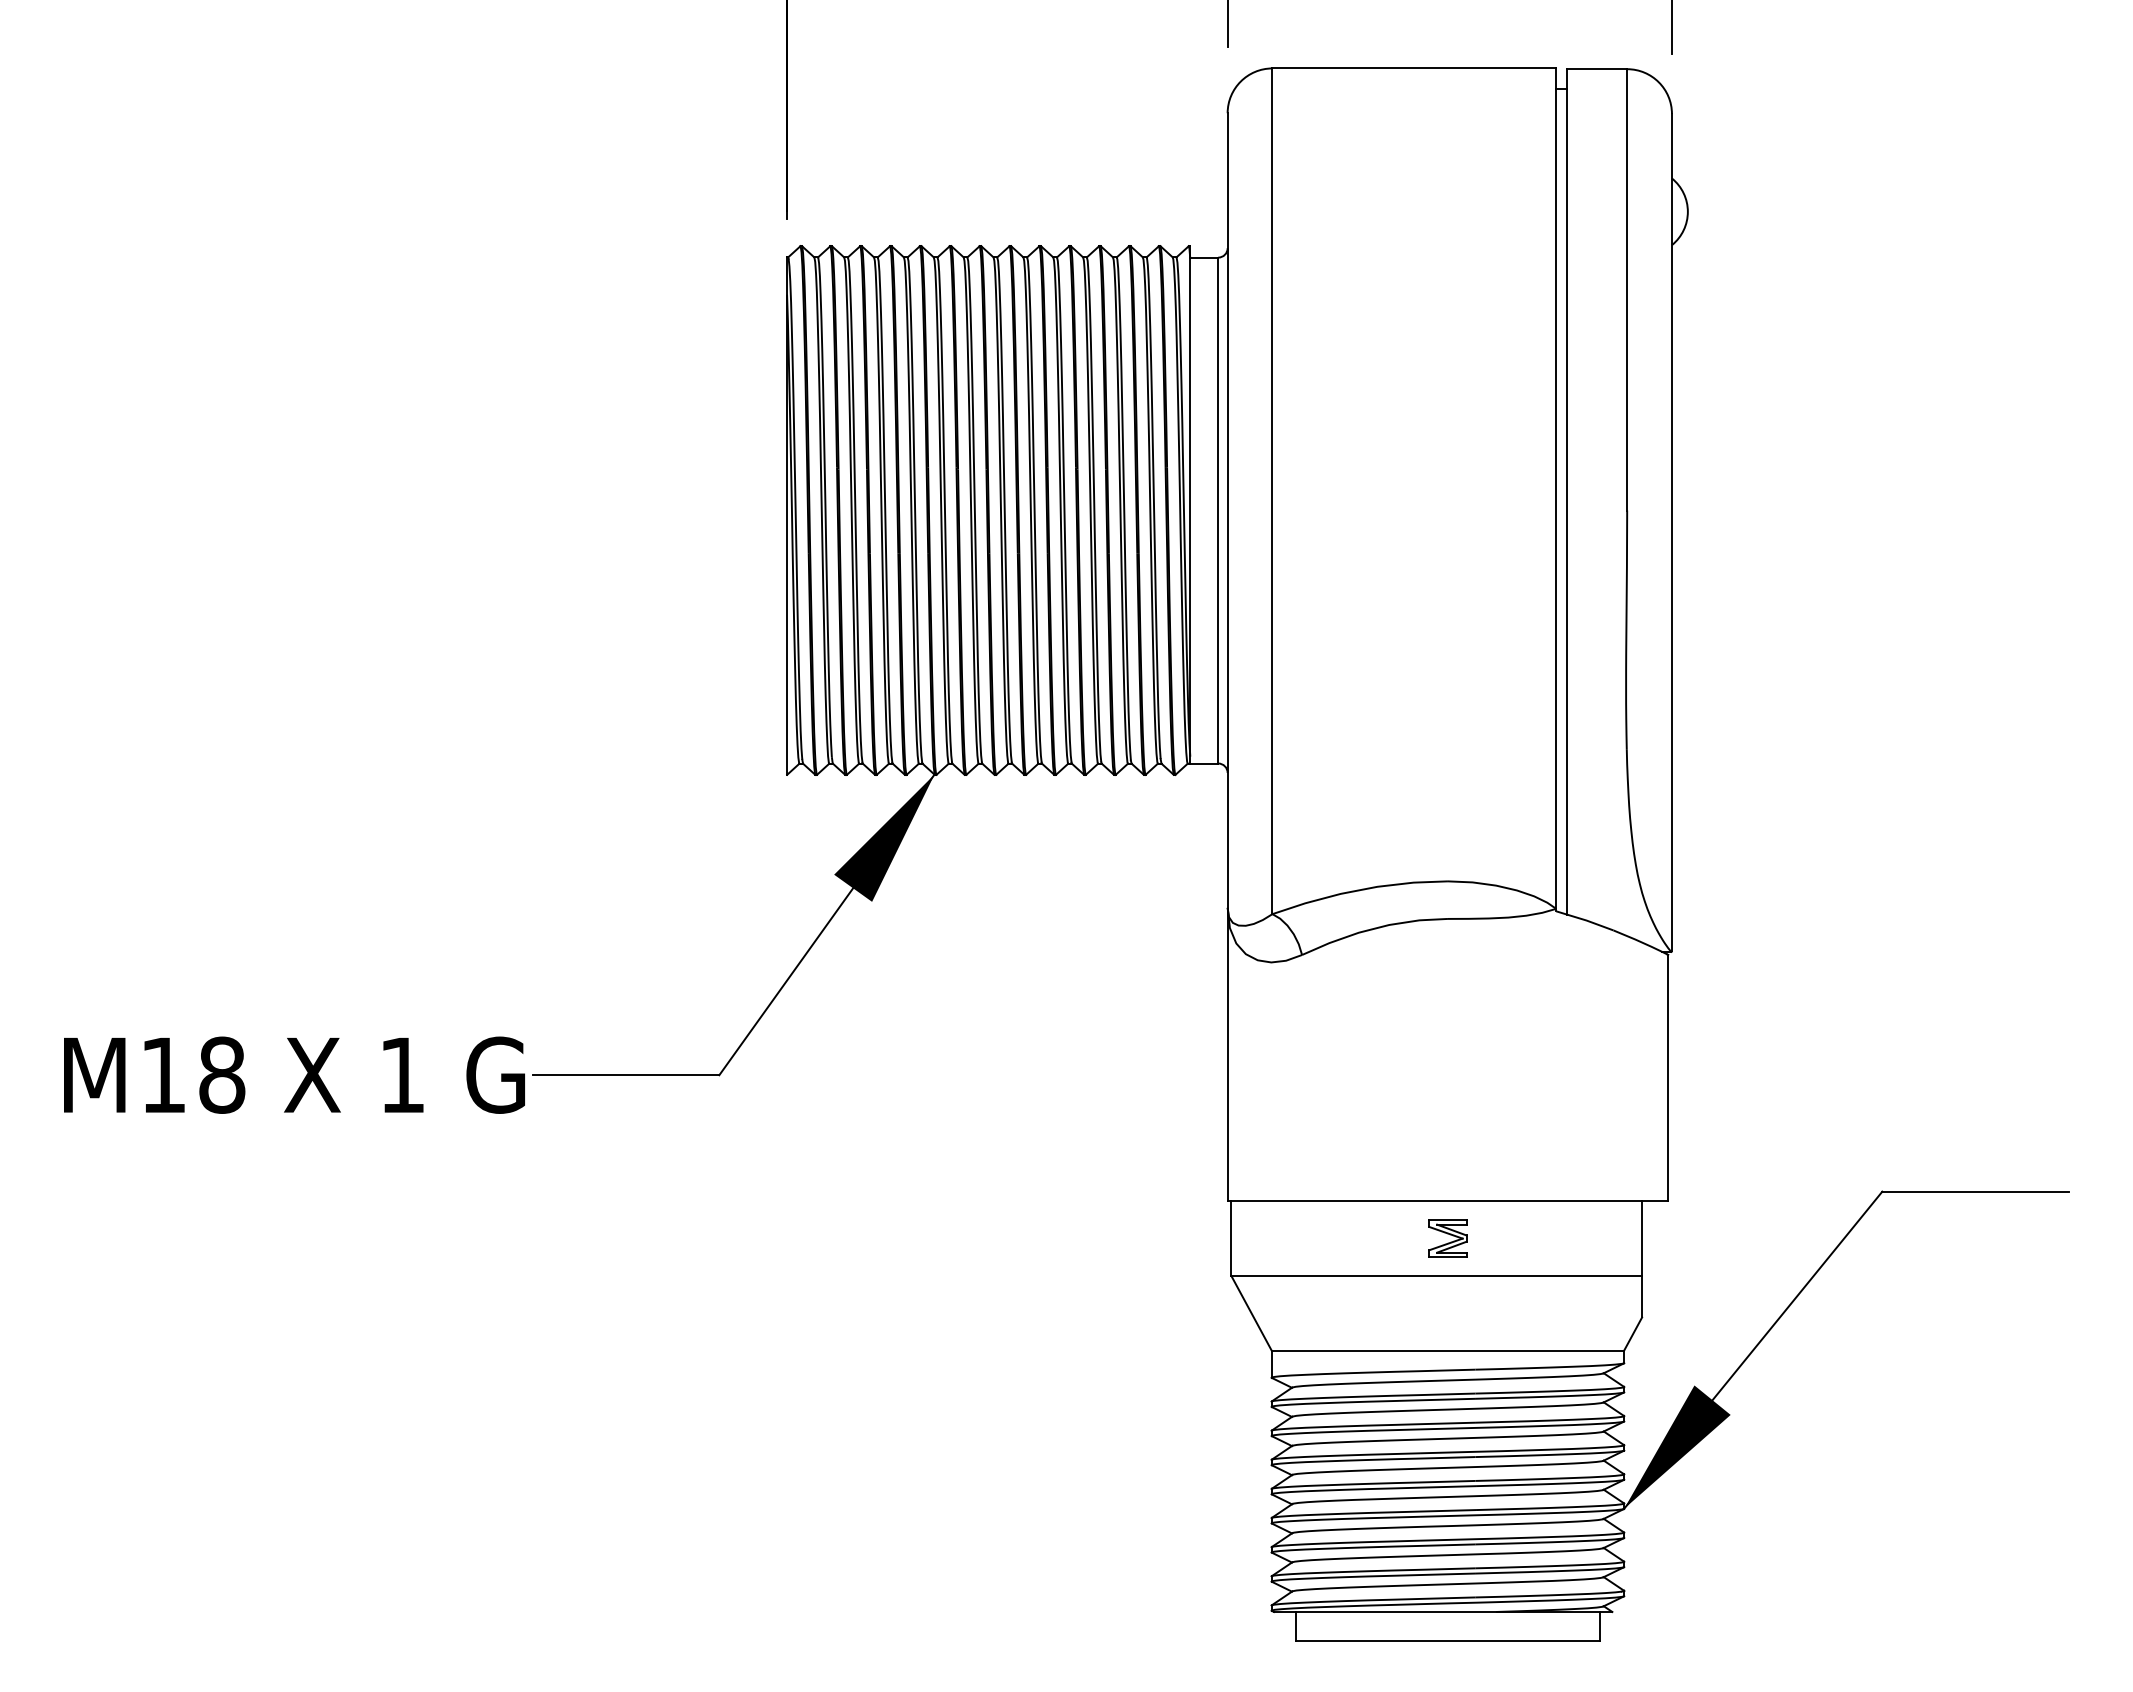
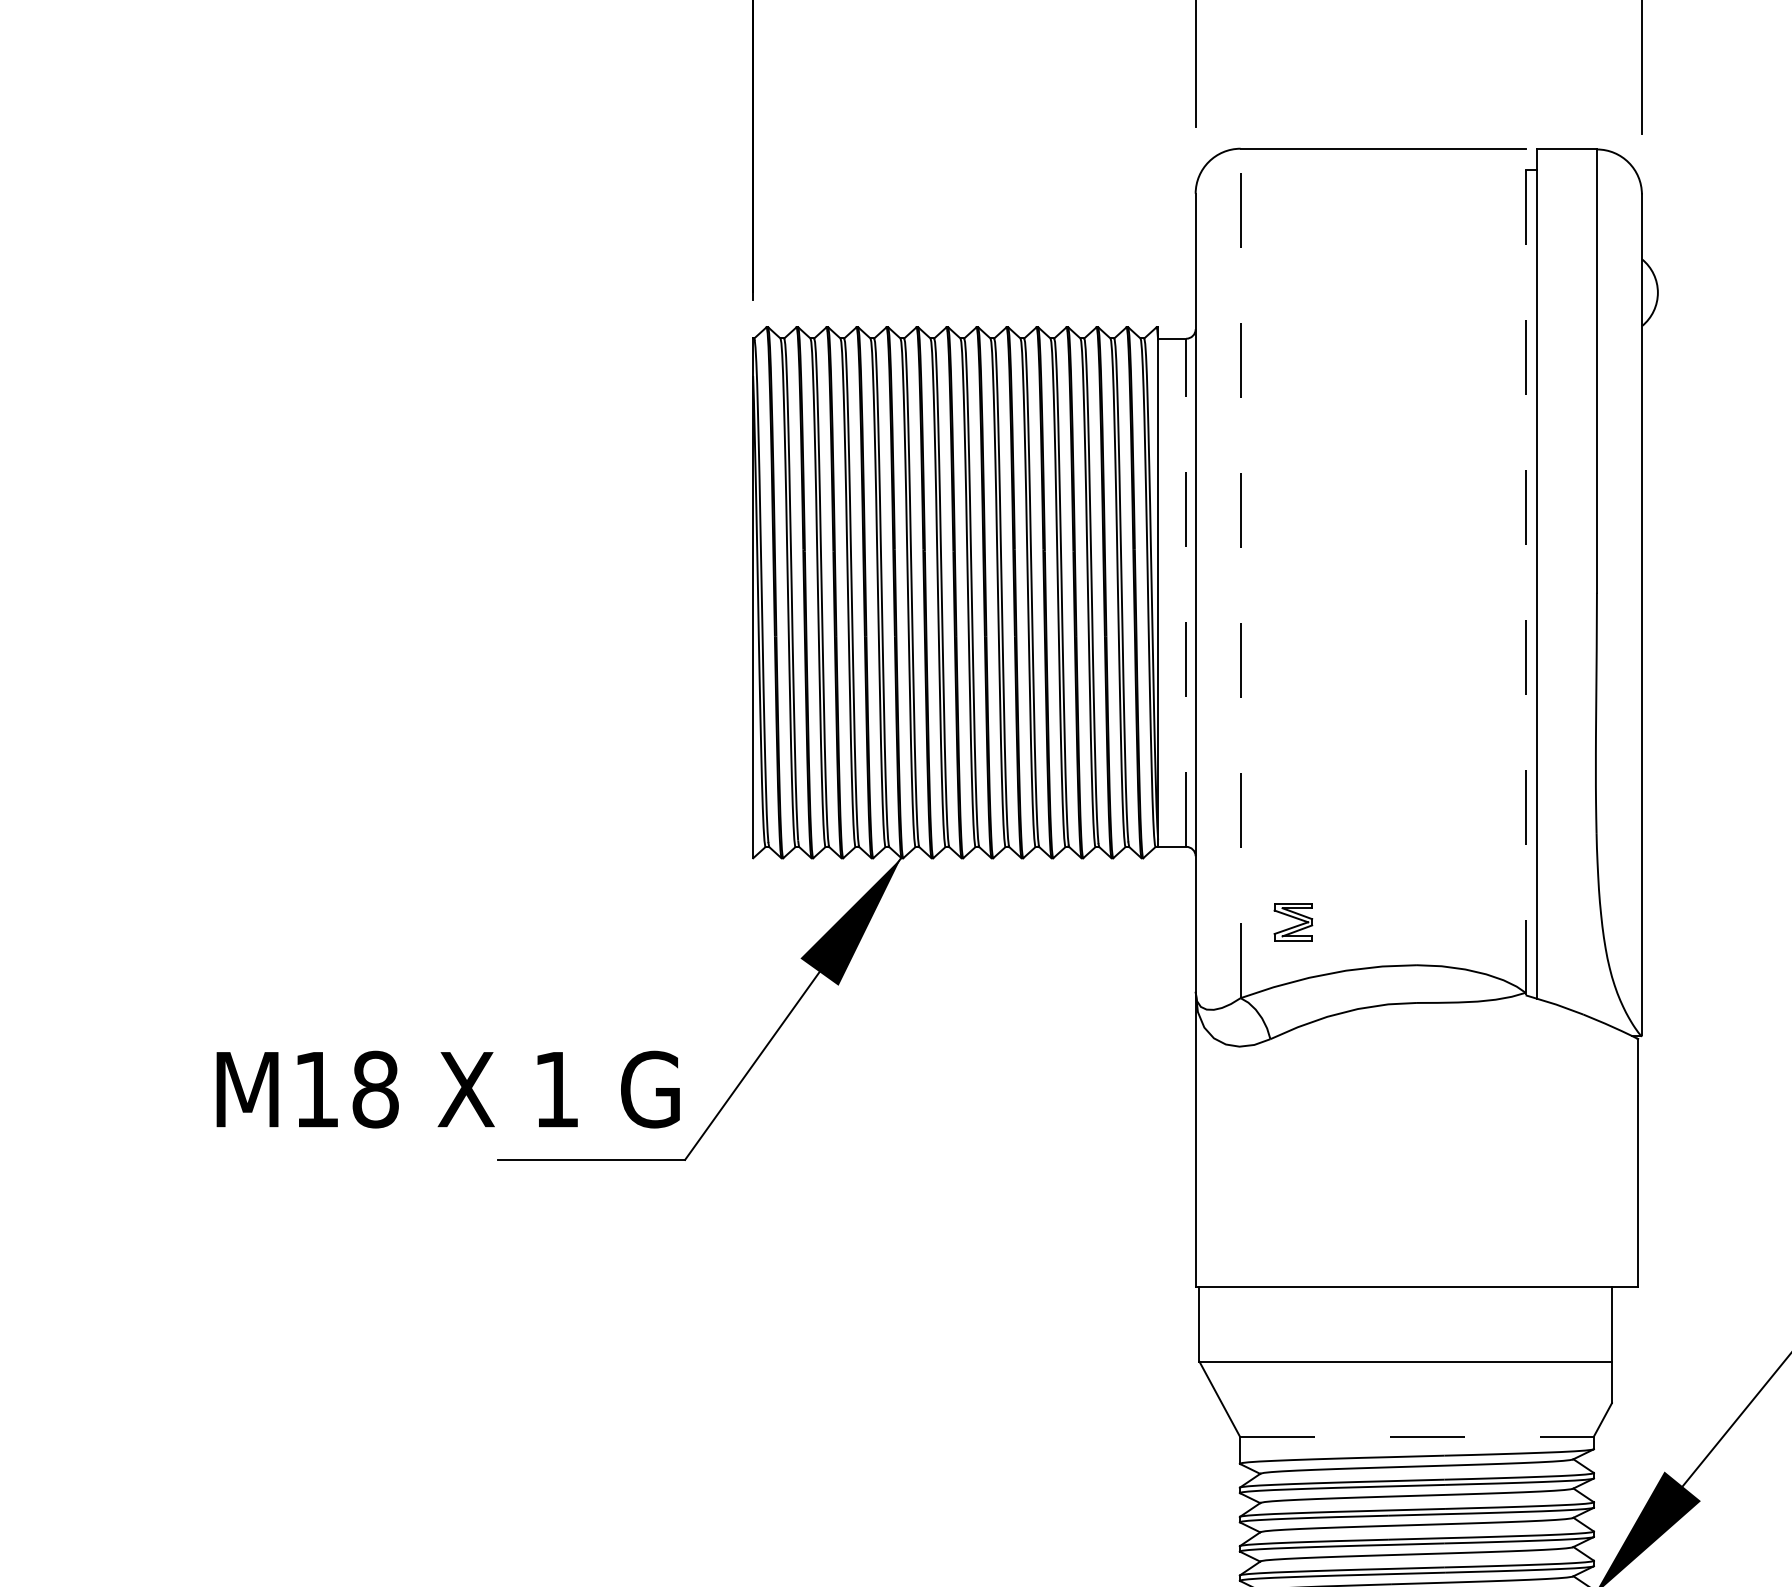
line: (1556, 489) -> (1525, 571), solid -> dashed
line: (1272, 491) -> (1240, 573), solid -> dashed
line: (1218, 510) -> (1186, 592), solid -> dashed
text: (294, 1074) -> (448, 1088), moved
part: (1447, 1238) -> (1292, 922), moved
line: (1448, 1350) -> (1417, 1436), solid -> dashed

